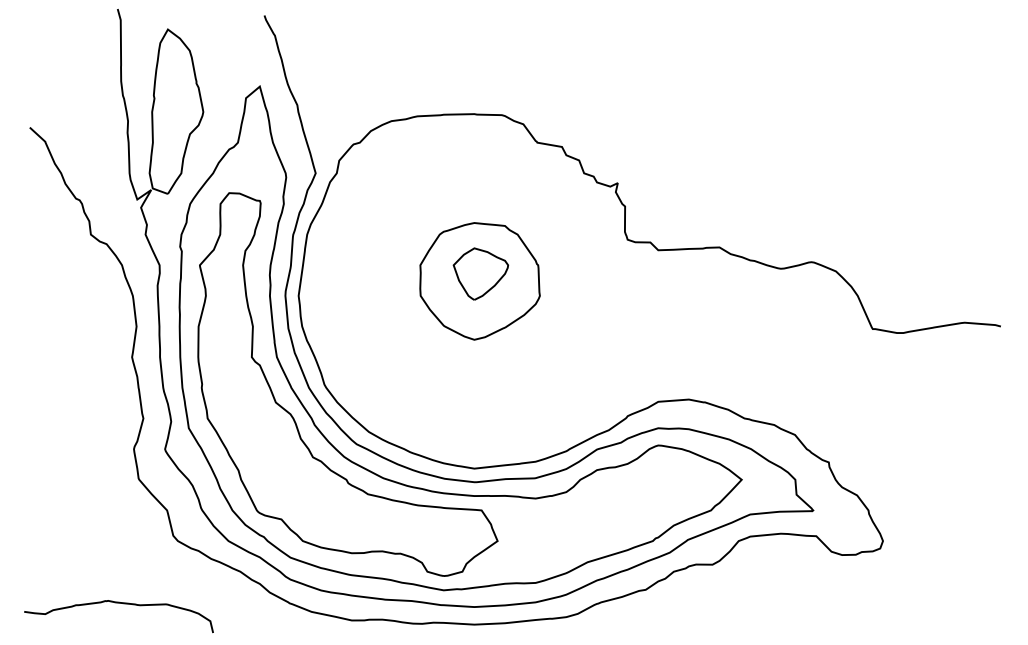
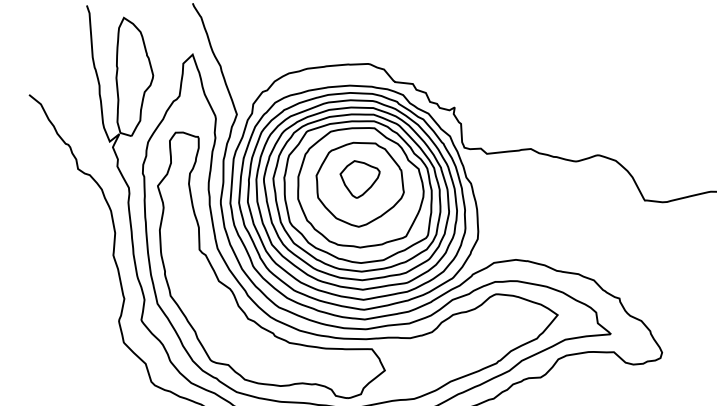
part: (474, 298) -> (356, 197), added

